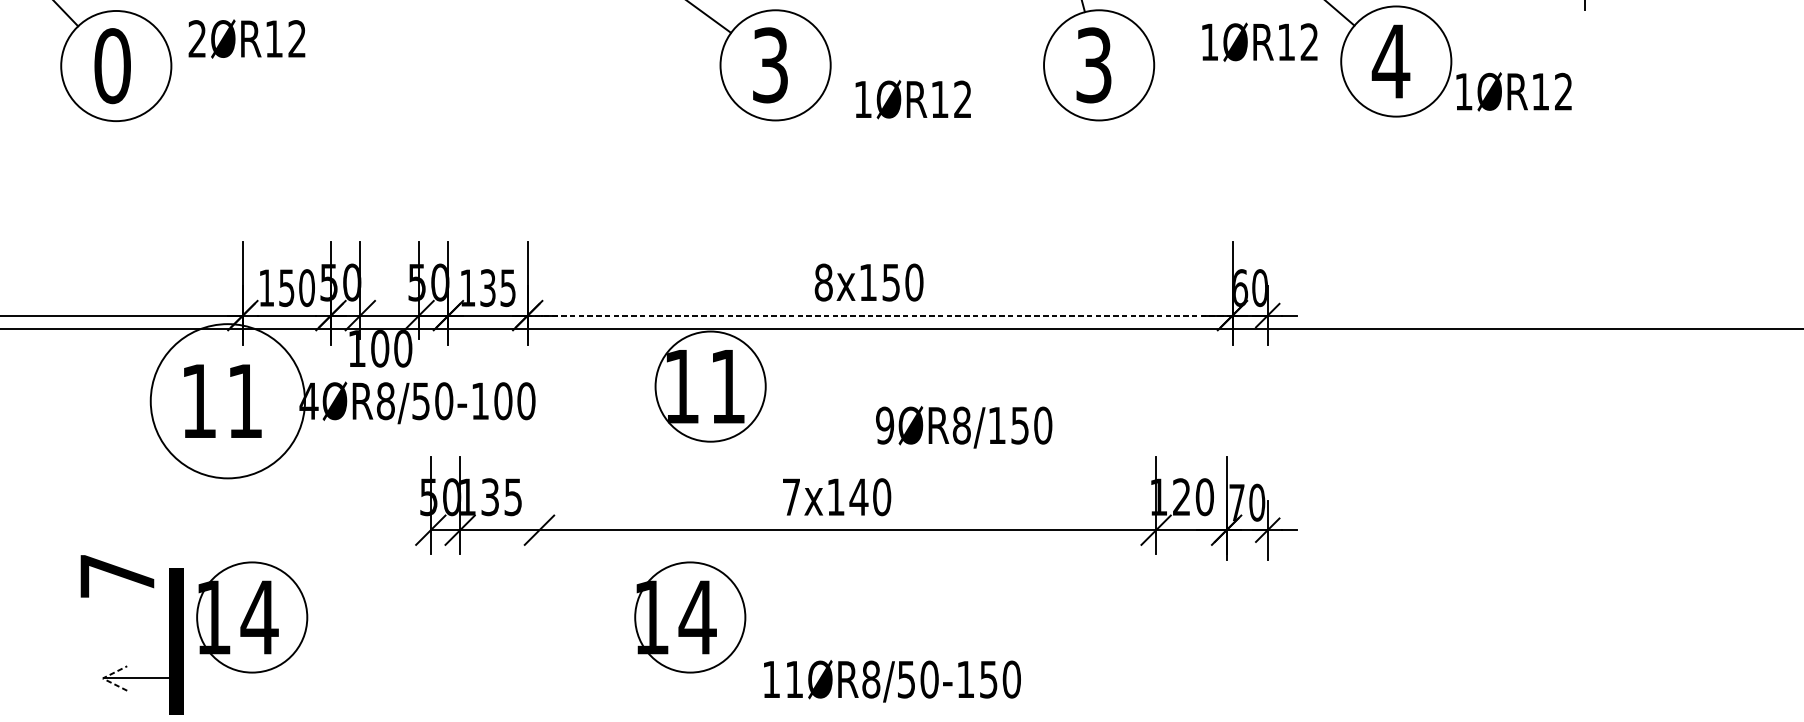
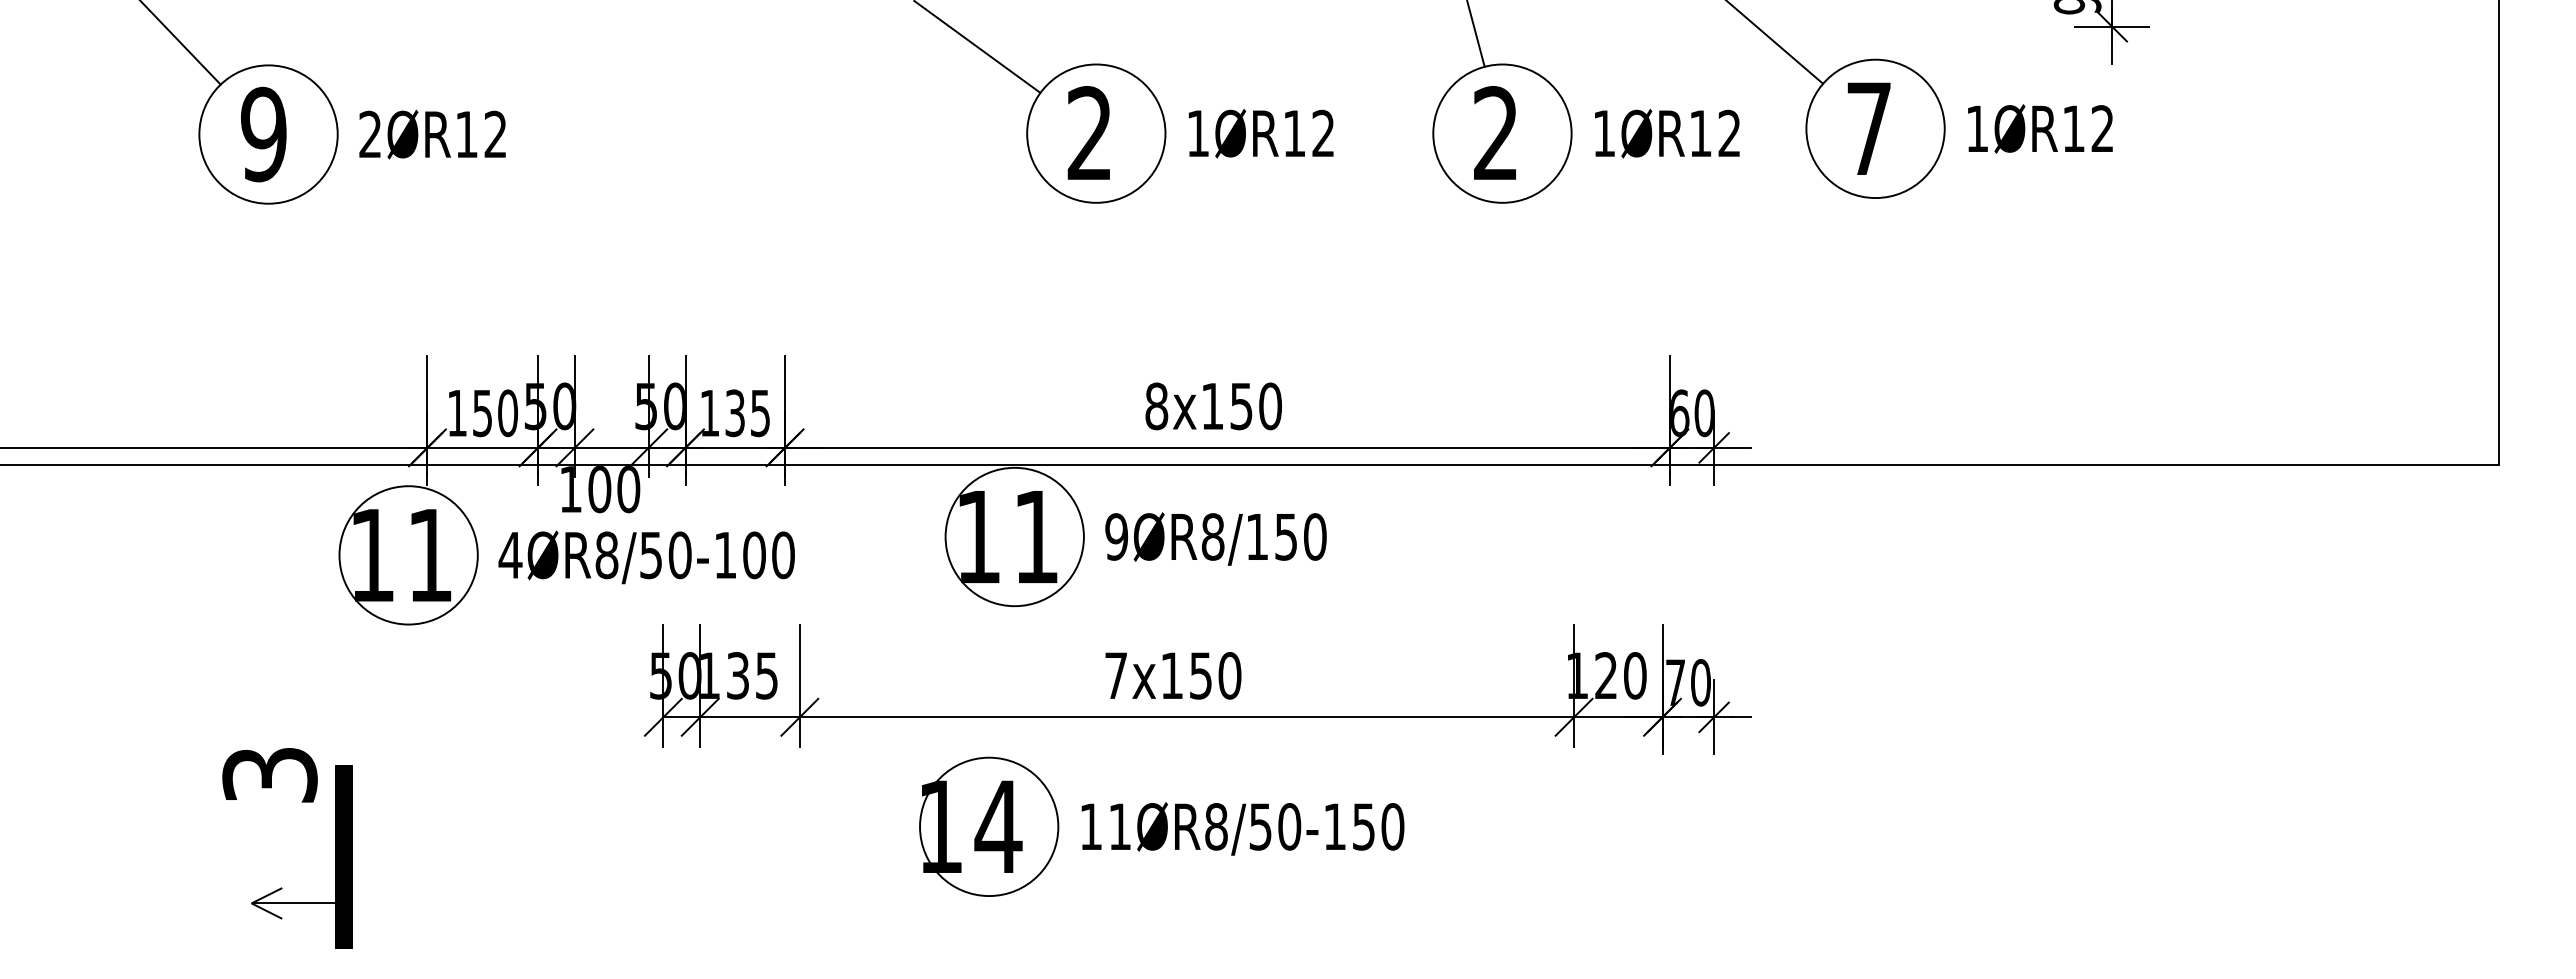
text: (246, 38) -> (432, 134), moved
text: (1260, 42) -> (1667, 133), moved
text: (1390, 61) -> (1868, 128), 4 -> 7
text: (770, 65) -> (1089, 133), 3 -> 2
text: (1093, 65) -> (1495, 133), 3 -> 2
text: (112, 66) -> (263, 134), 0 -> 9
text: (1514, 91) -> (2040, 128), moved
text: (912, 99) -> (1260, 133), moved
line: (880, 315) -> (1227, 447), dashed -> solid
circle: (227, 401) -> (408, 555), size x0.71
text: (963, 426) -> (1215, 538), moved
text: (858, 496) -> (1200, 675), 7x140 -> 7x150
line: (539, 504) -> (799, 685), added
text: (117, 576) -> (269, 775), 7 -> 3
part: (252, 617) -> (439, 826), removed
line: (102, 678) -> (251, 903), dashed -> solid
text: (892, 680) -> (1242, 828), moved

